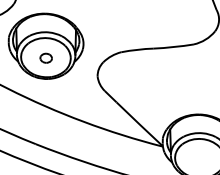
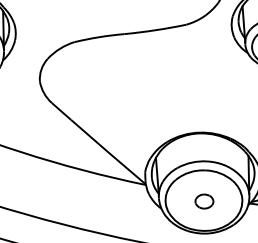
part: (199, 158) -> (203, 200), added

